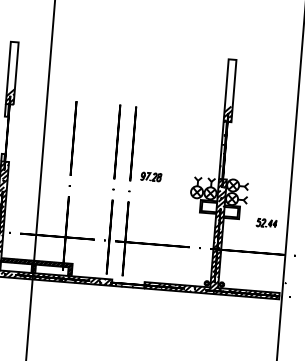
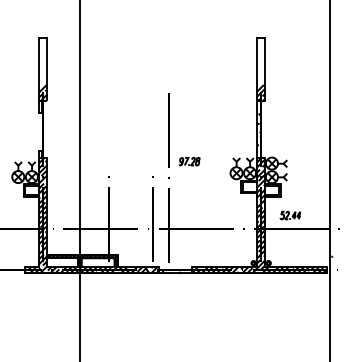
line: (72, 138) -> (108, 129), removed
line: (116, 141) -> (152, 129), removed
part: (265, 223) -> (289, 215), moved

